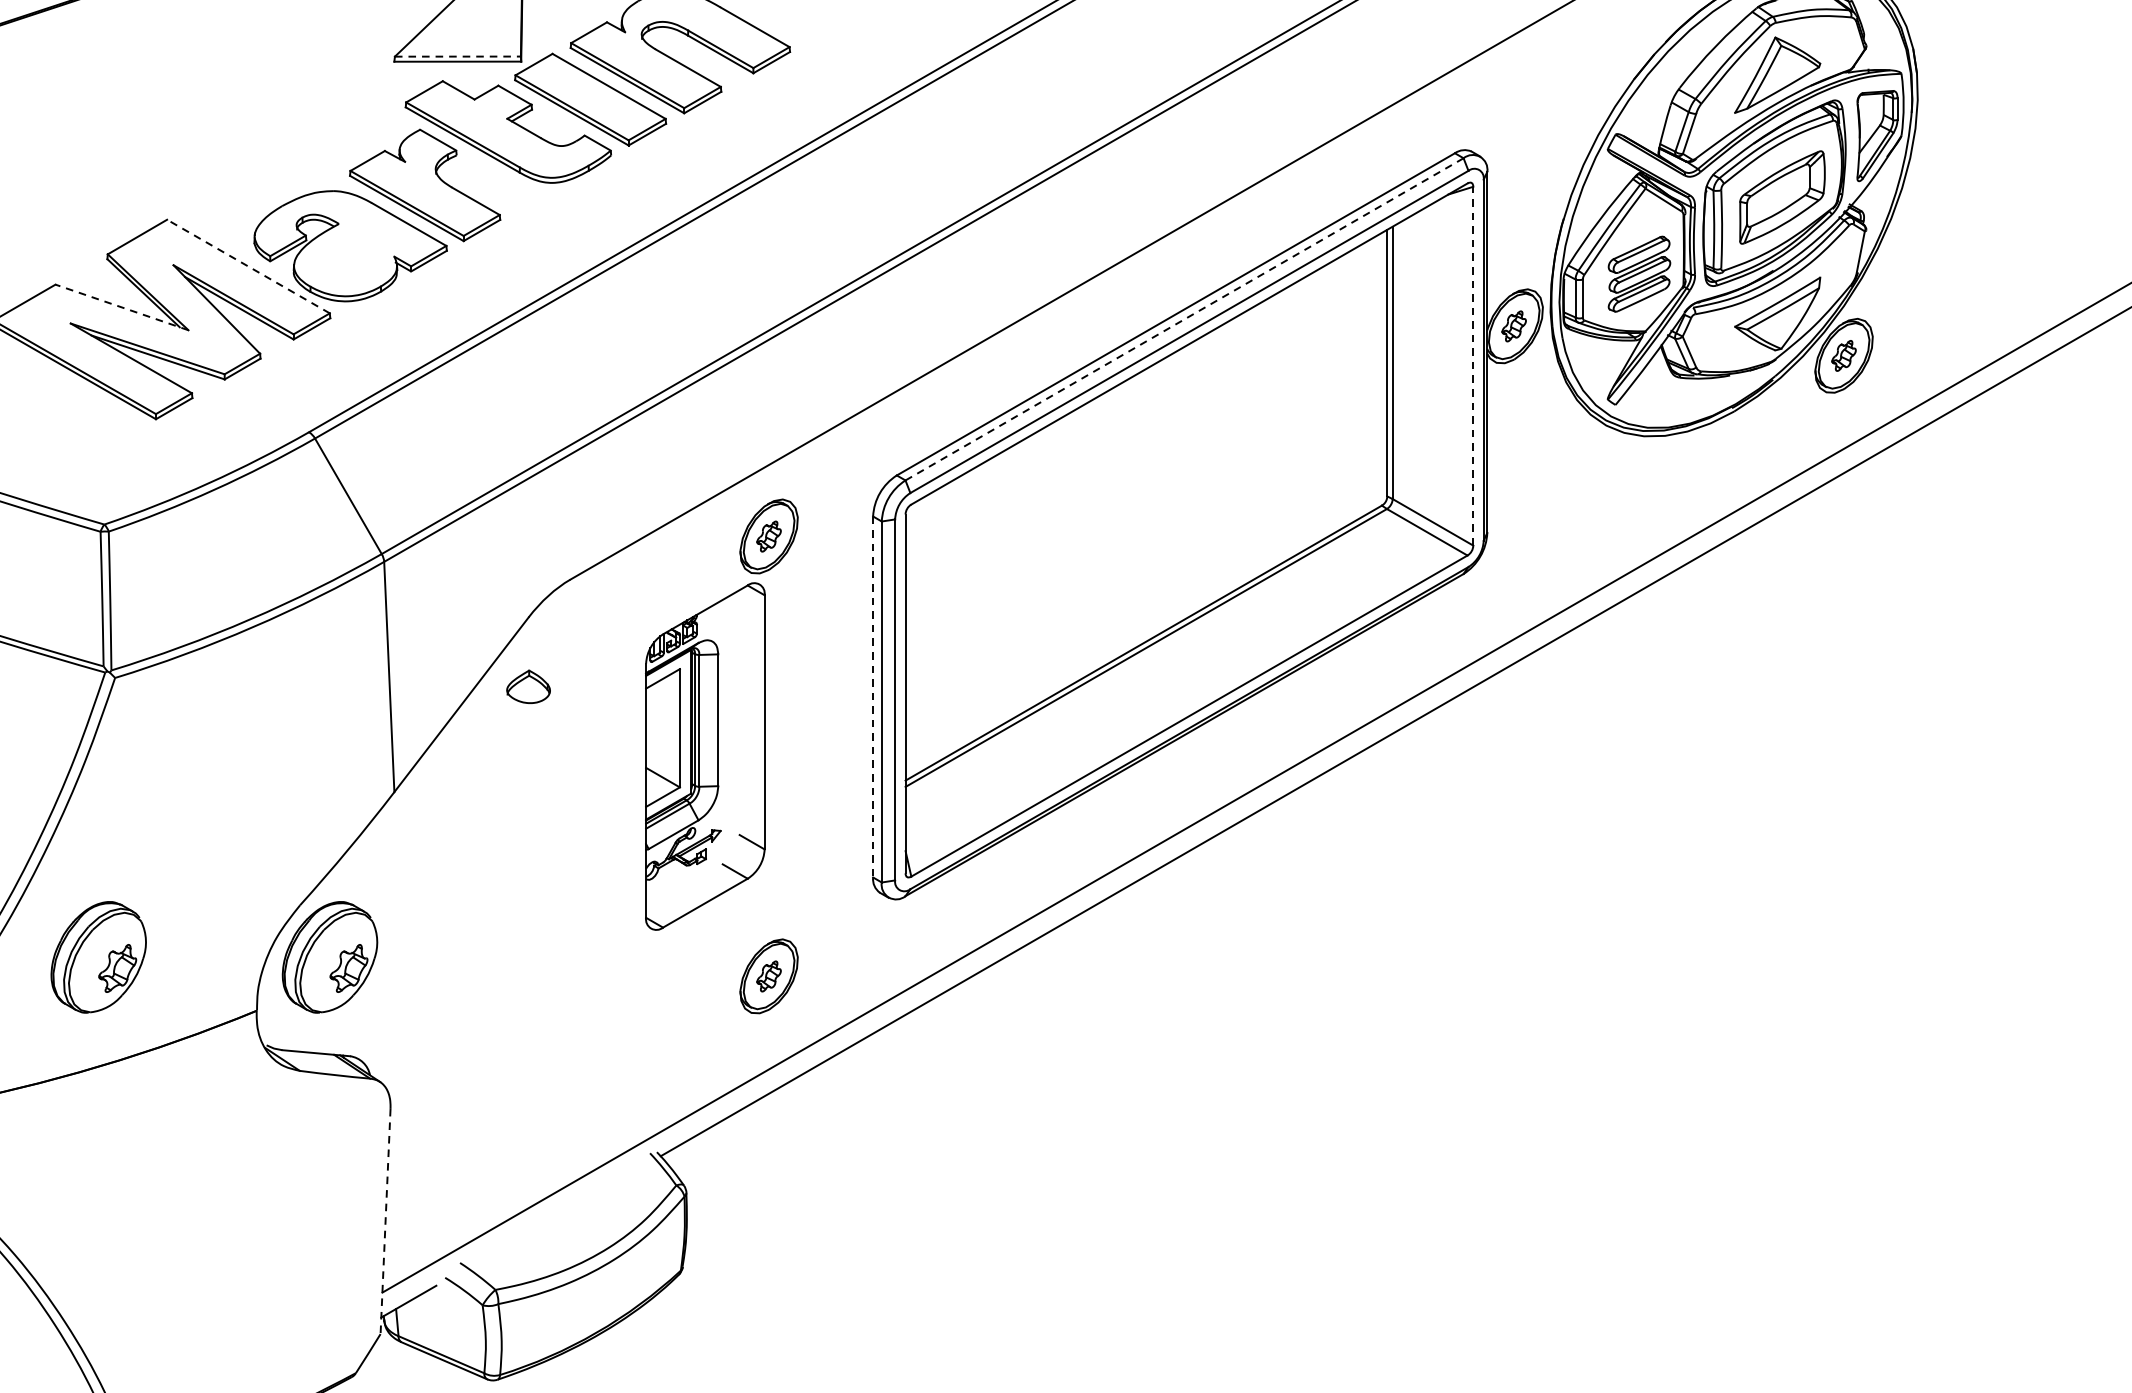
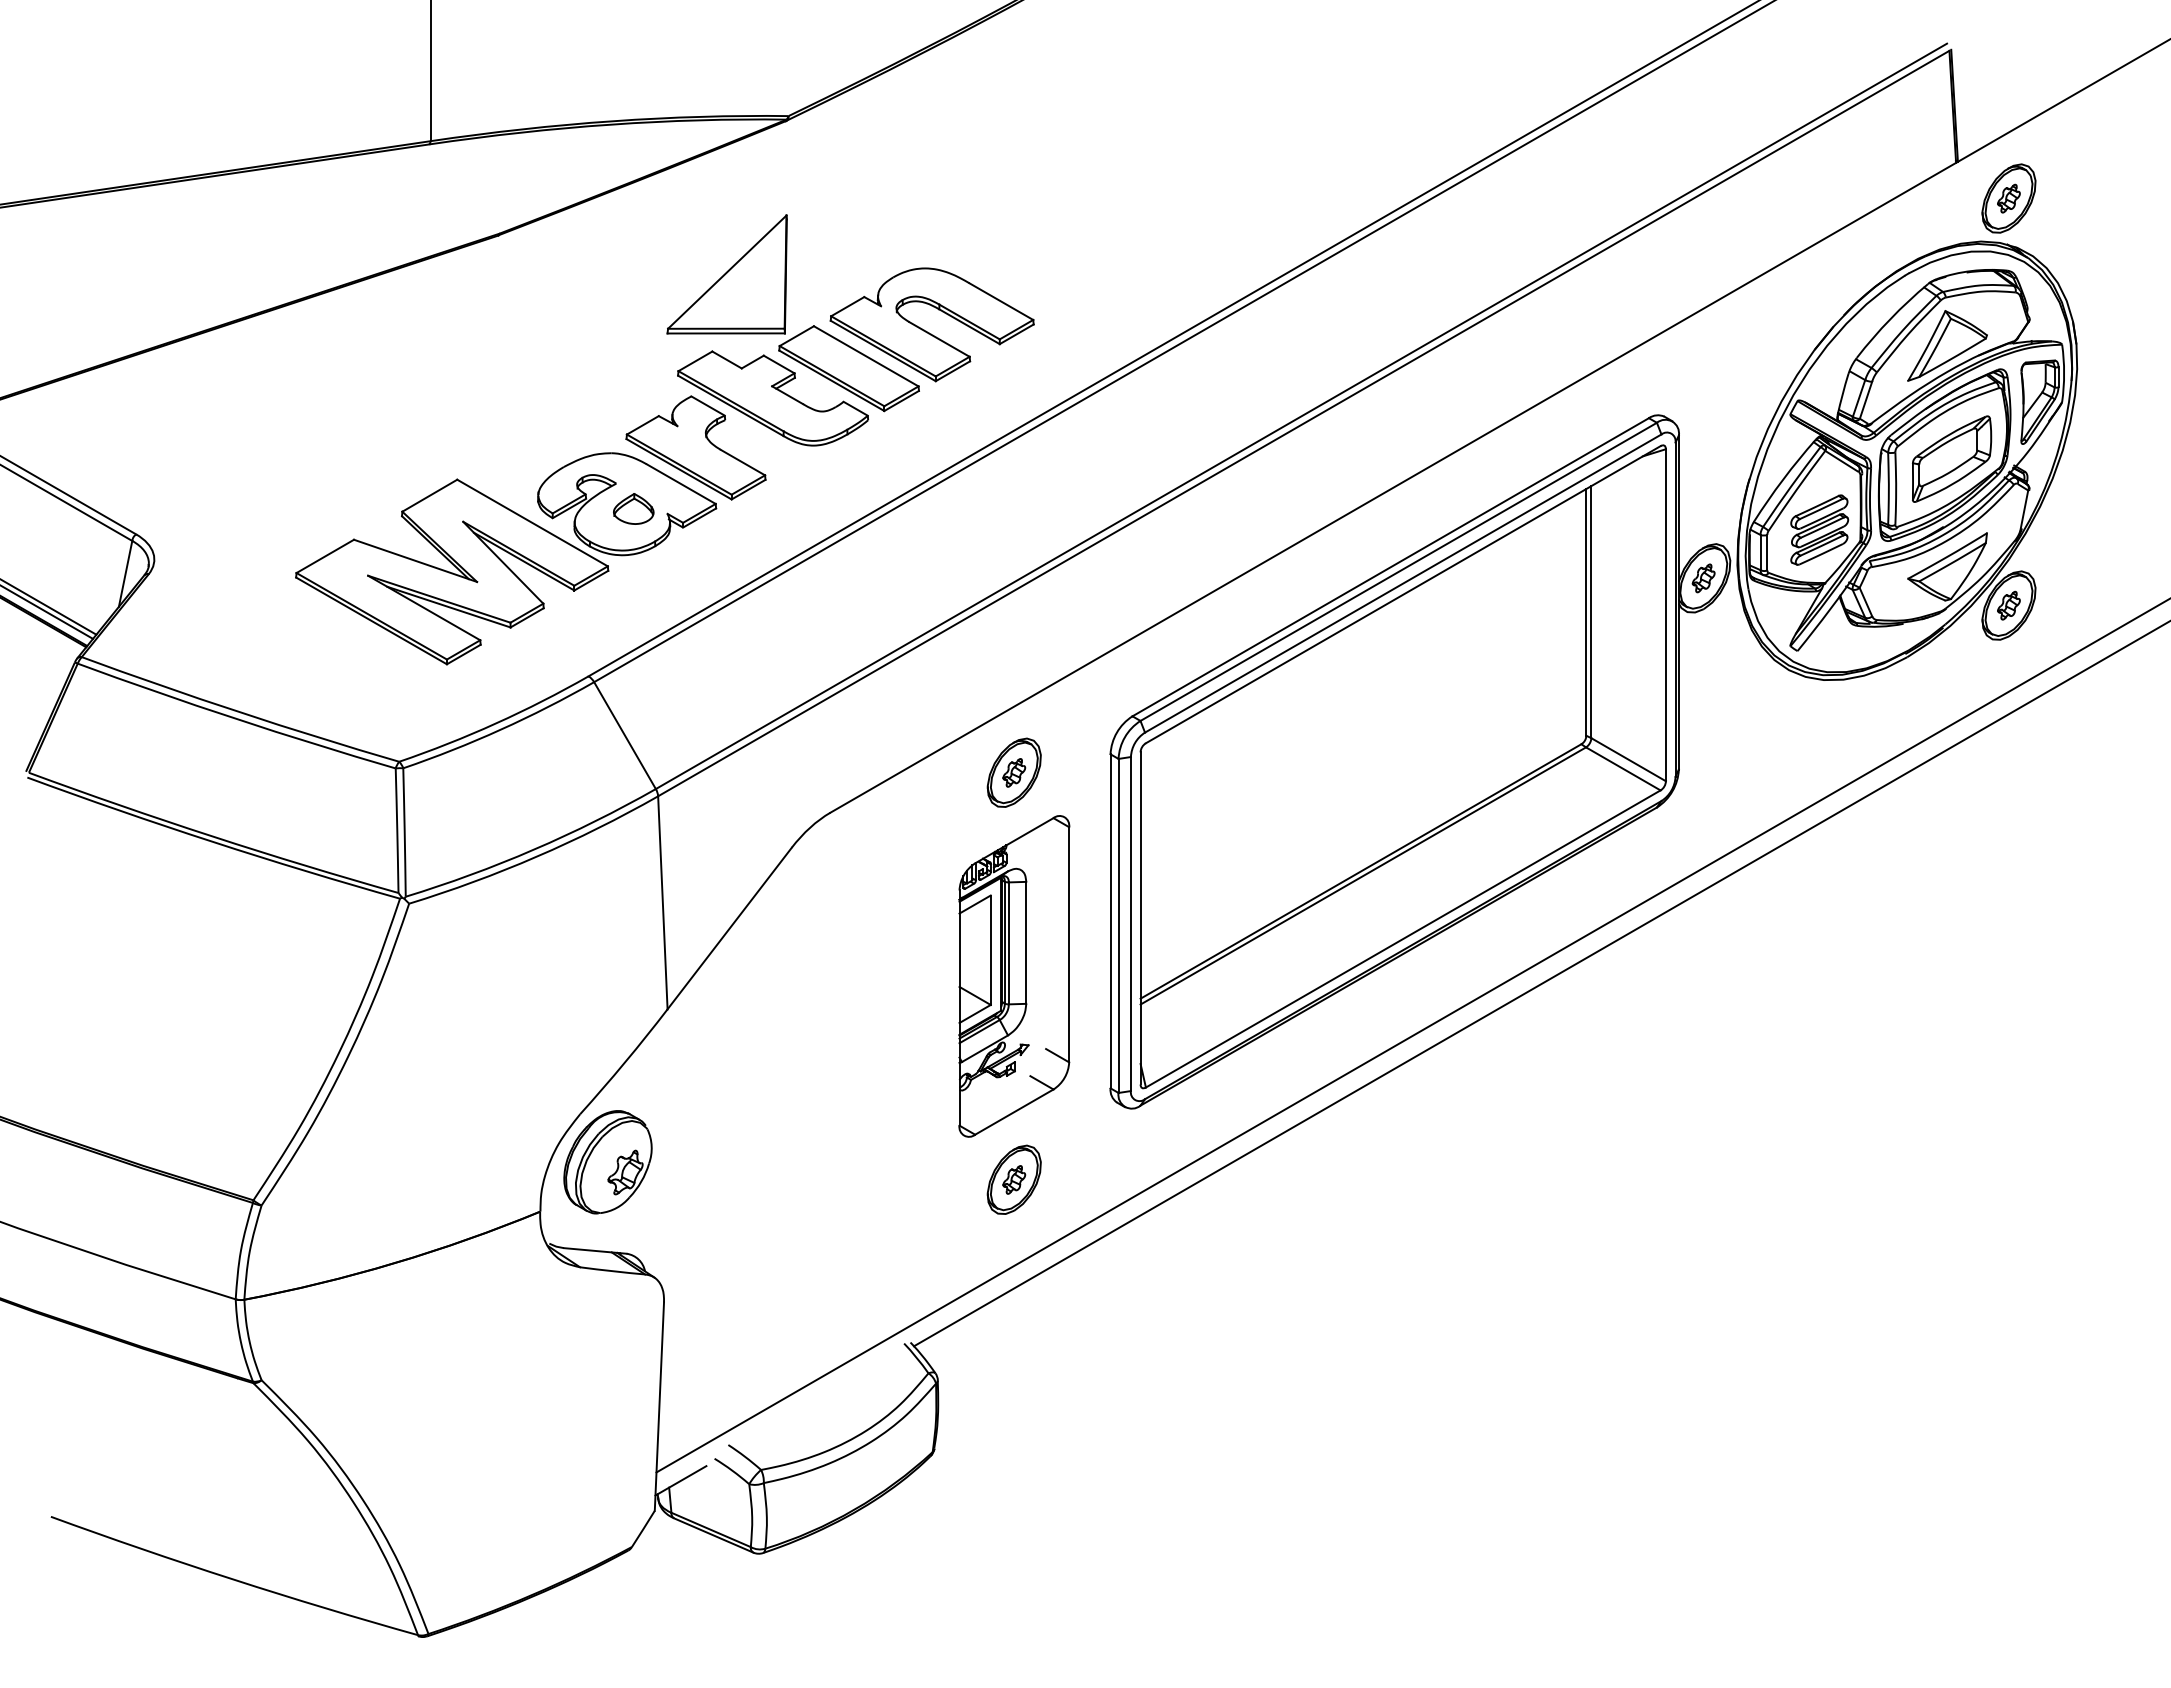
line: (458, 56) -> (726, 328), dashed -> solid
line: (248, 267) -> (532, 523), dashed -> solid
line: (121, 307) -> (415, 560), dashed -> solid
line: (1185, 318) -> (1399, 571), dashed -> solid
line: (1472, 366) -> (1665, 615), dashed -> solid
part: (528, 686) -> (633, 508), moved
line: (873, 697) -> (1110, 921), dashed -> solid
part: (705, 756) -> (1014, 976), moved
part: (98, 957) -> (393, 1162), removed
line: (385, 1222) -> (659, 1407), dashed -> solid

